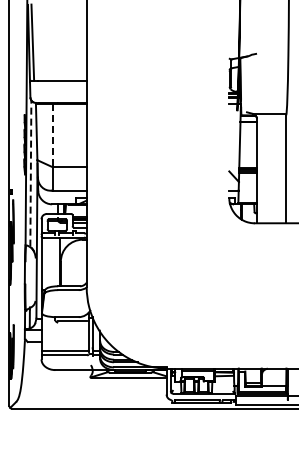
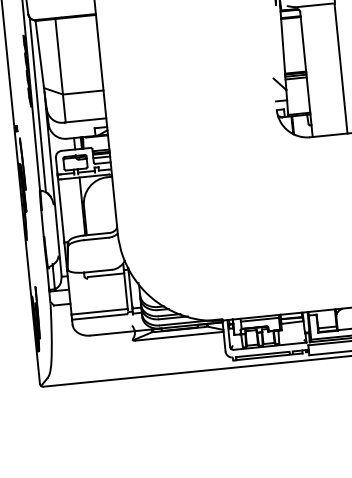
line: (52, 135) -> (59, 56), dashed -> solid
line: (30, 173) -> (37, 104), dashed -> solid

